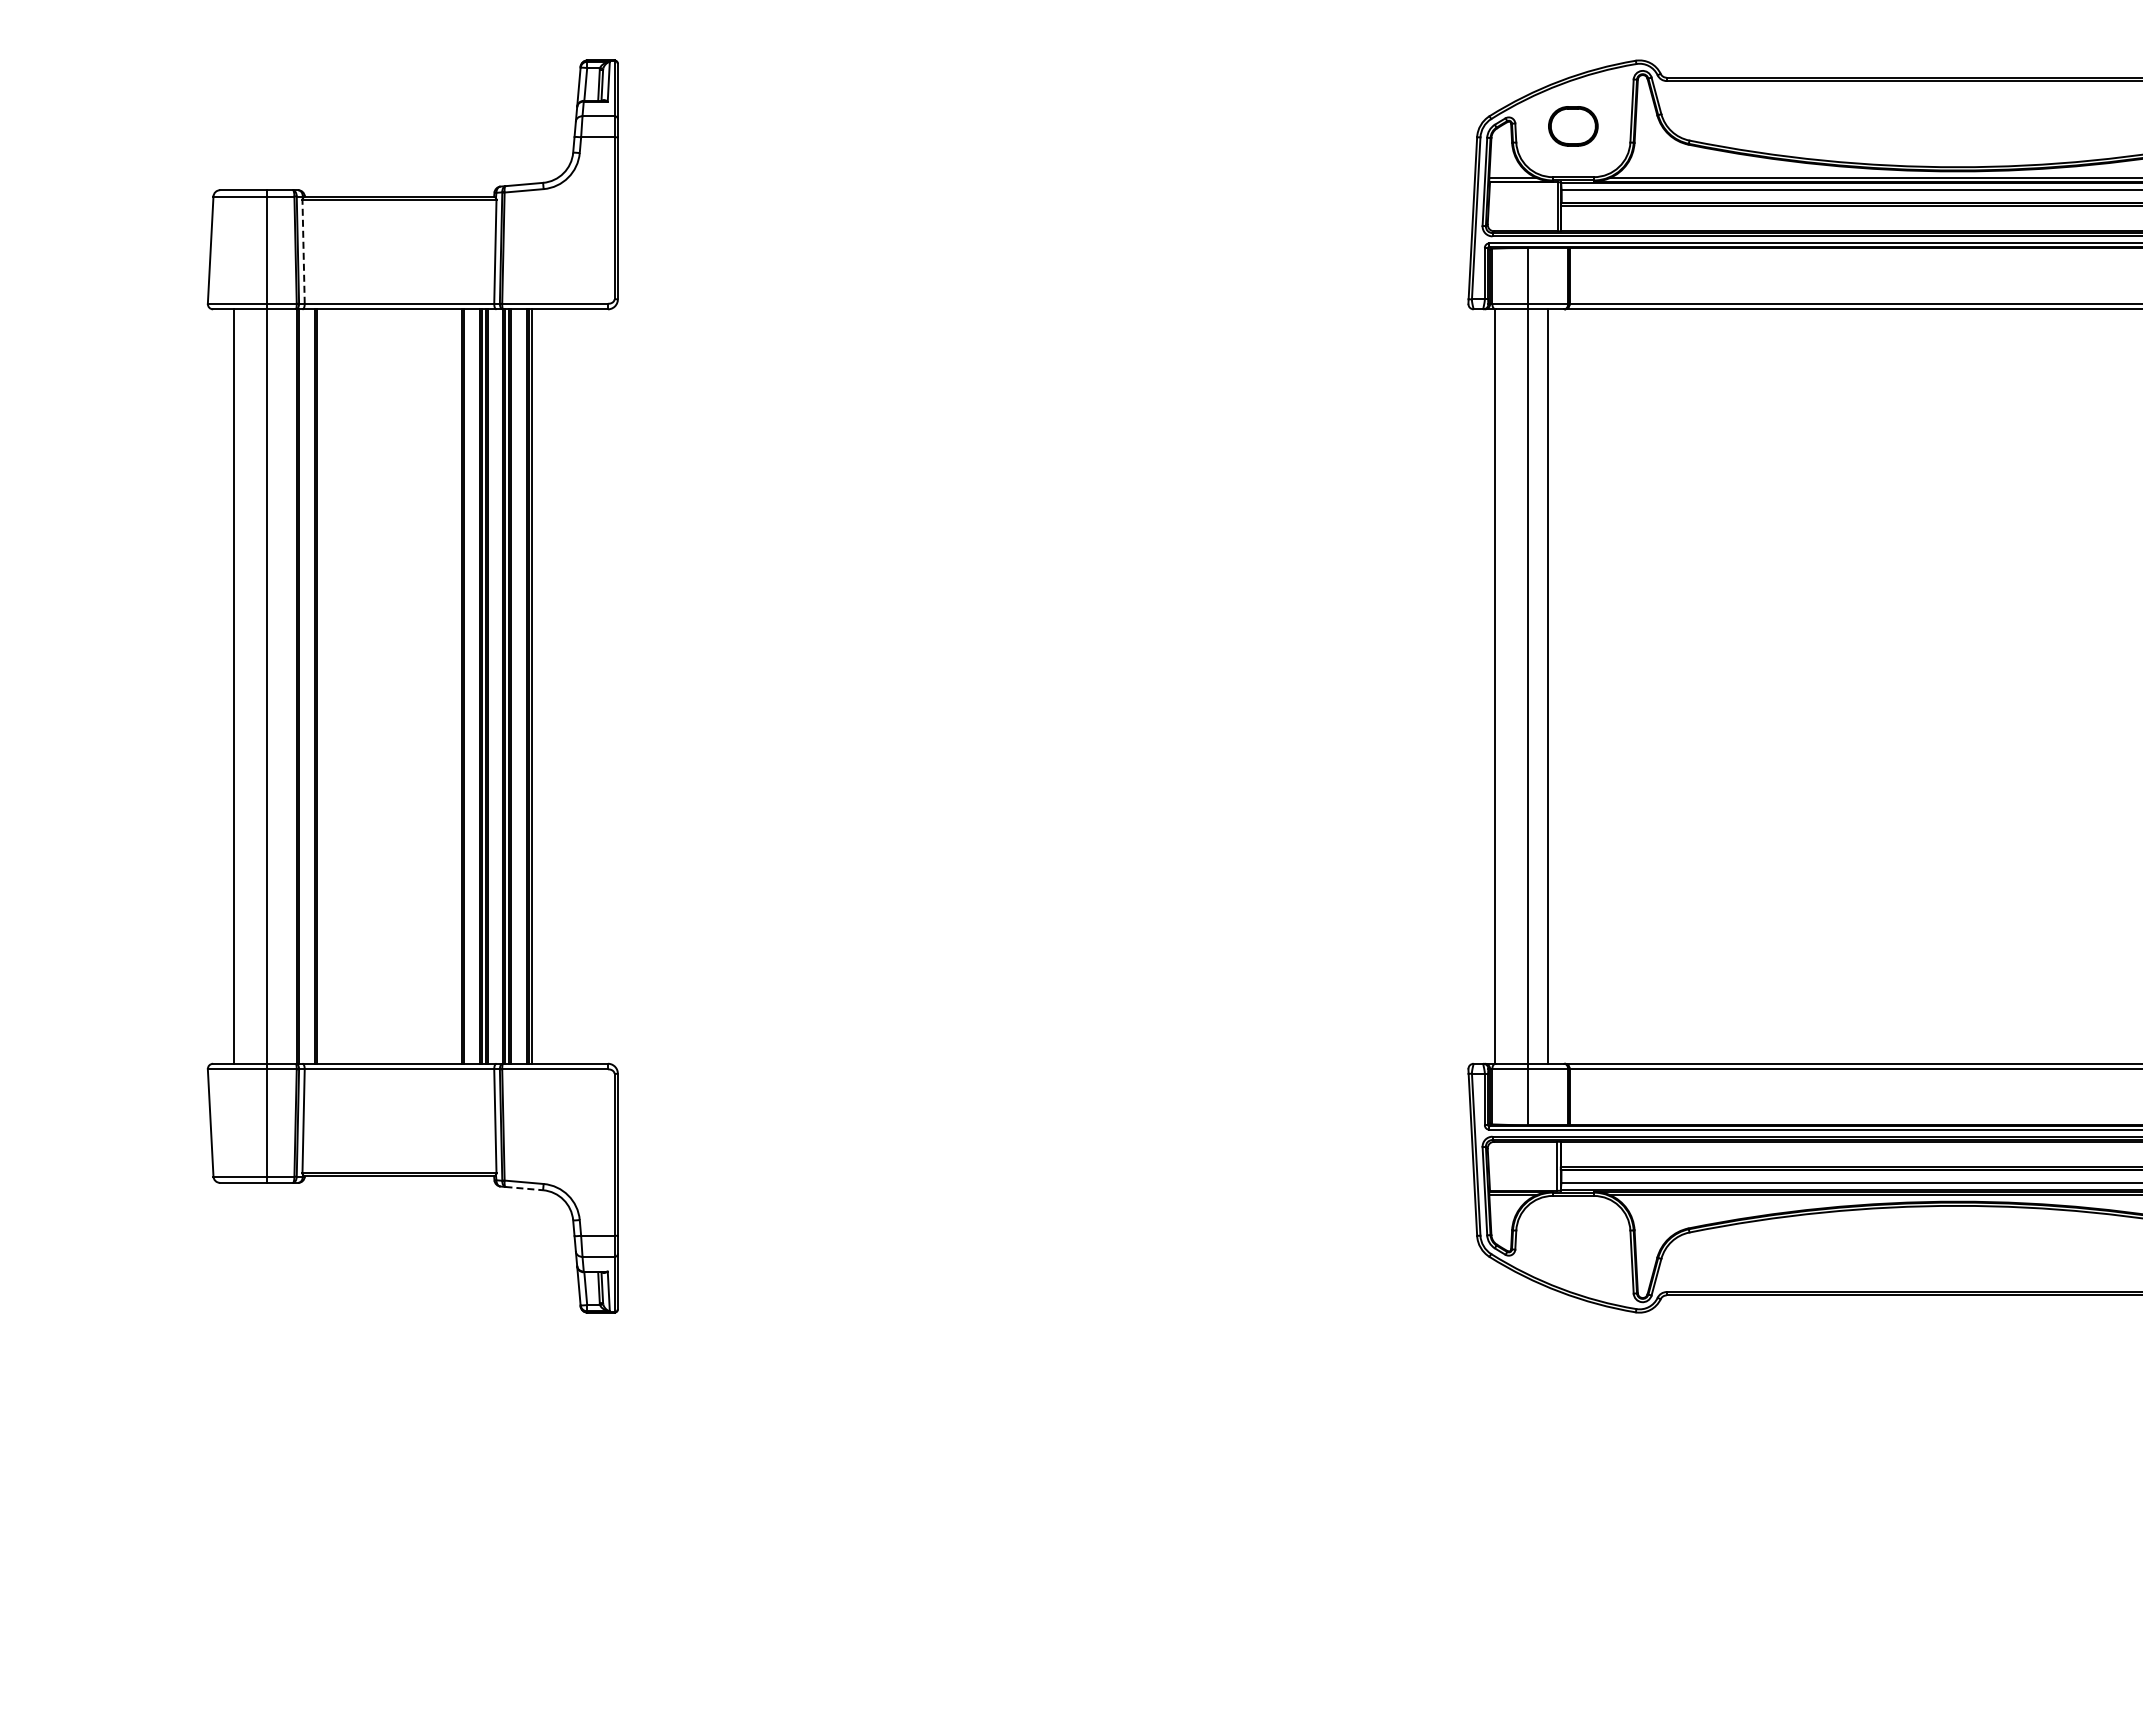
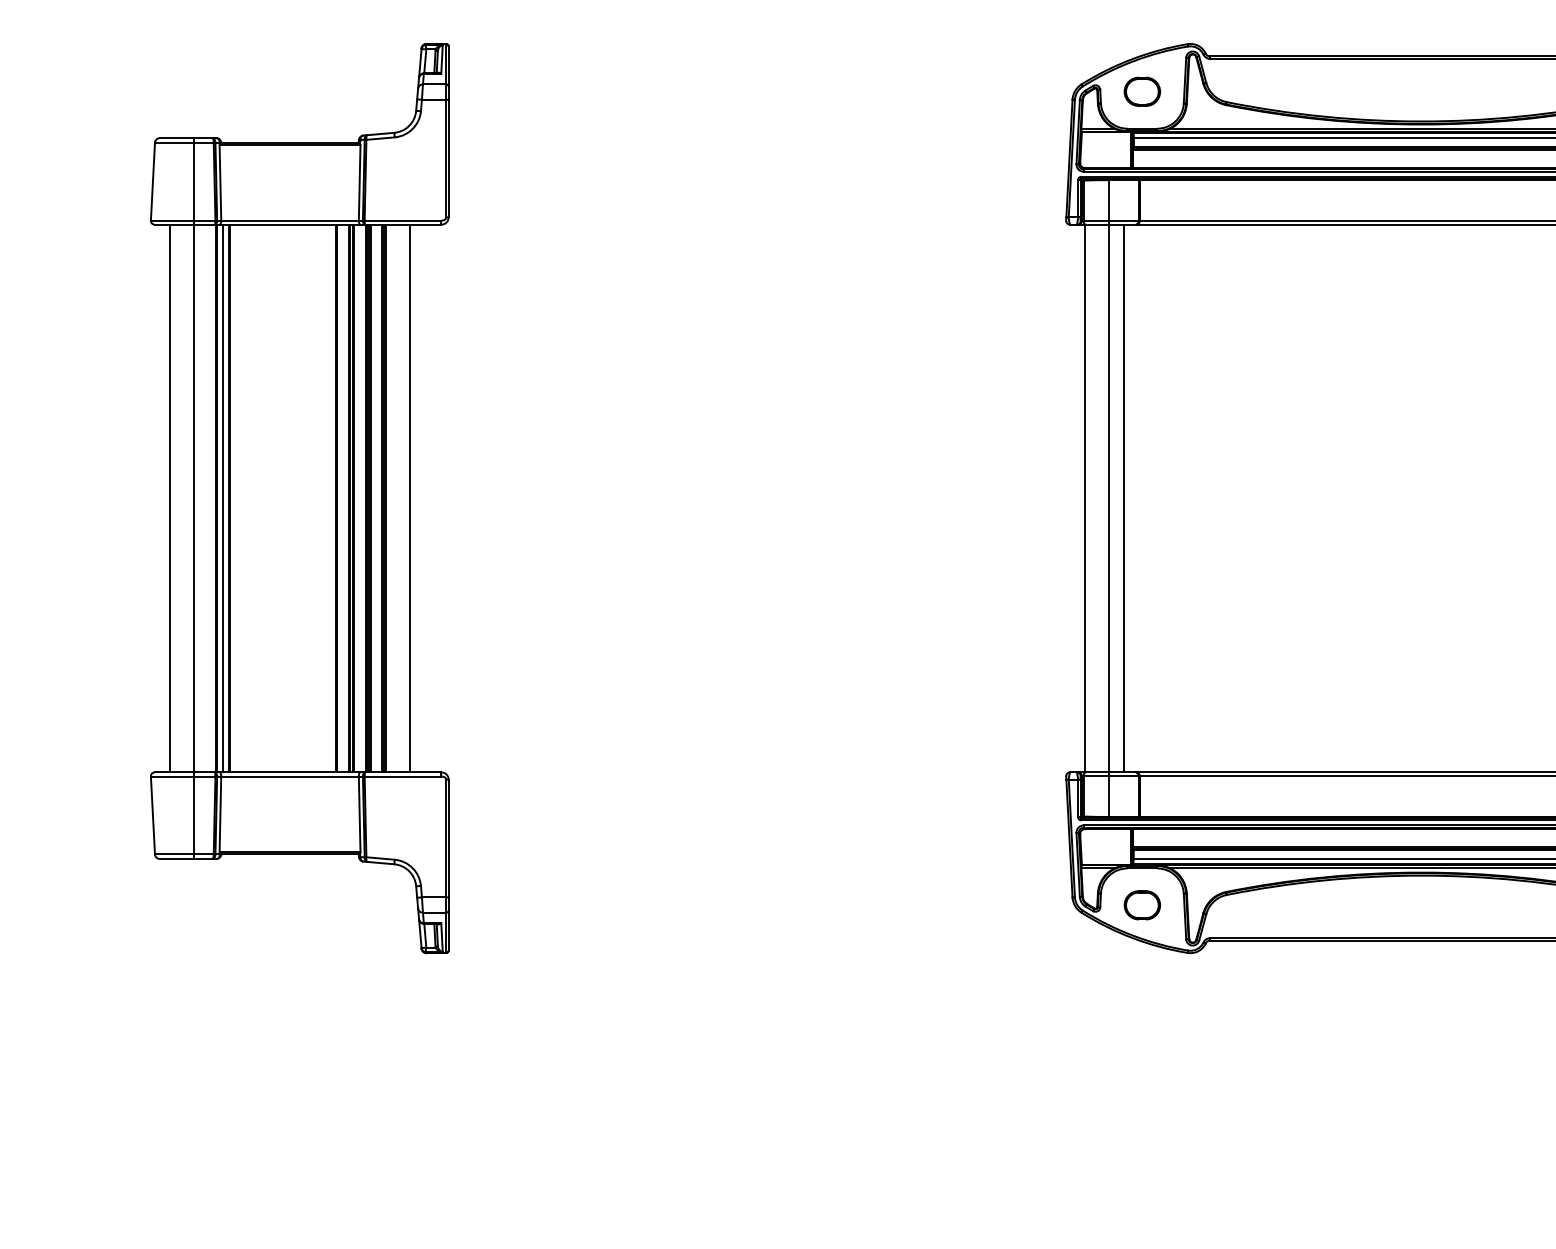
line: (303, 251) -> (220, 182), dashed -> solid
line: (307, 686) -> (223, 498), added
line: (564, 686) -> (409, 498), added
line: (524, 1188) -> (380, 863), dashed -> solid
part: (1573, 1246) -> (1142, 905), added

